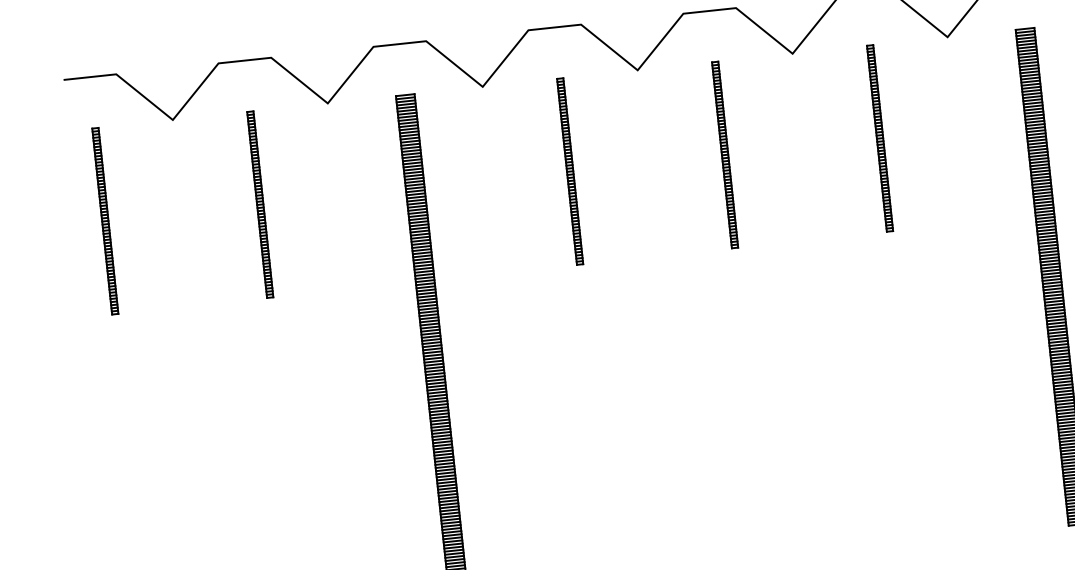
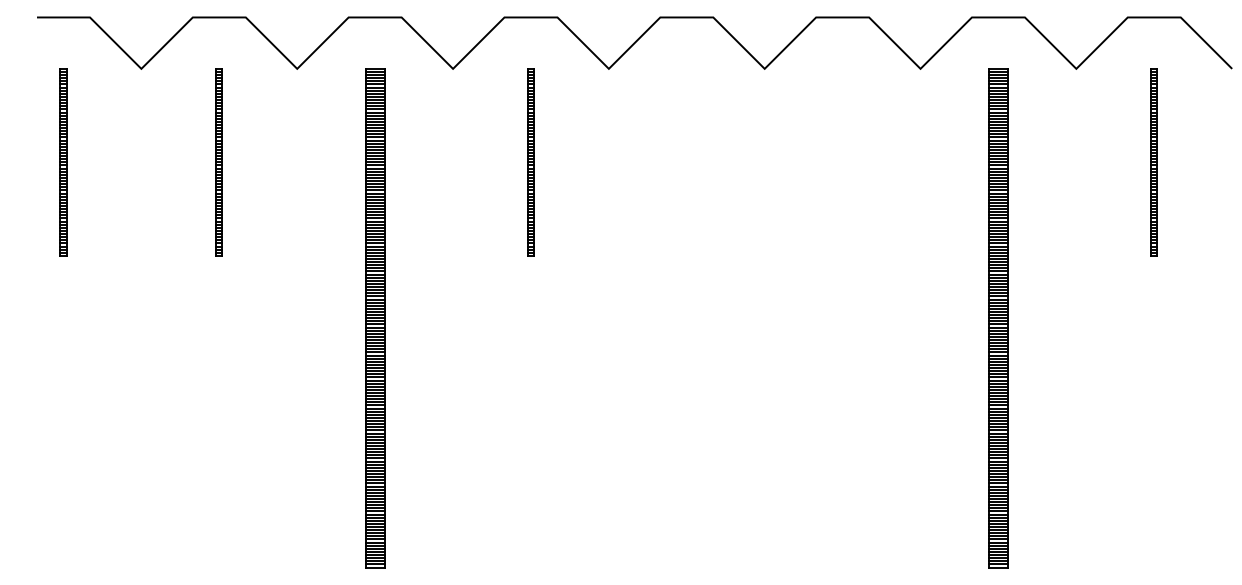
part: (879, 138) -> (842, 162), removed
part: (724, 155) -> (686, 162), removed

